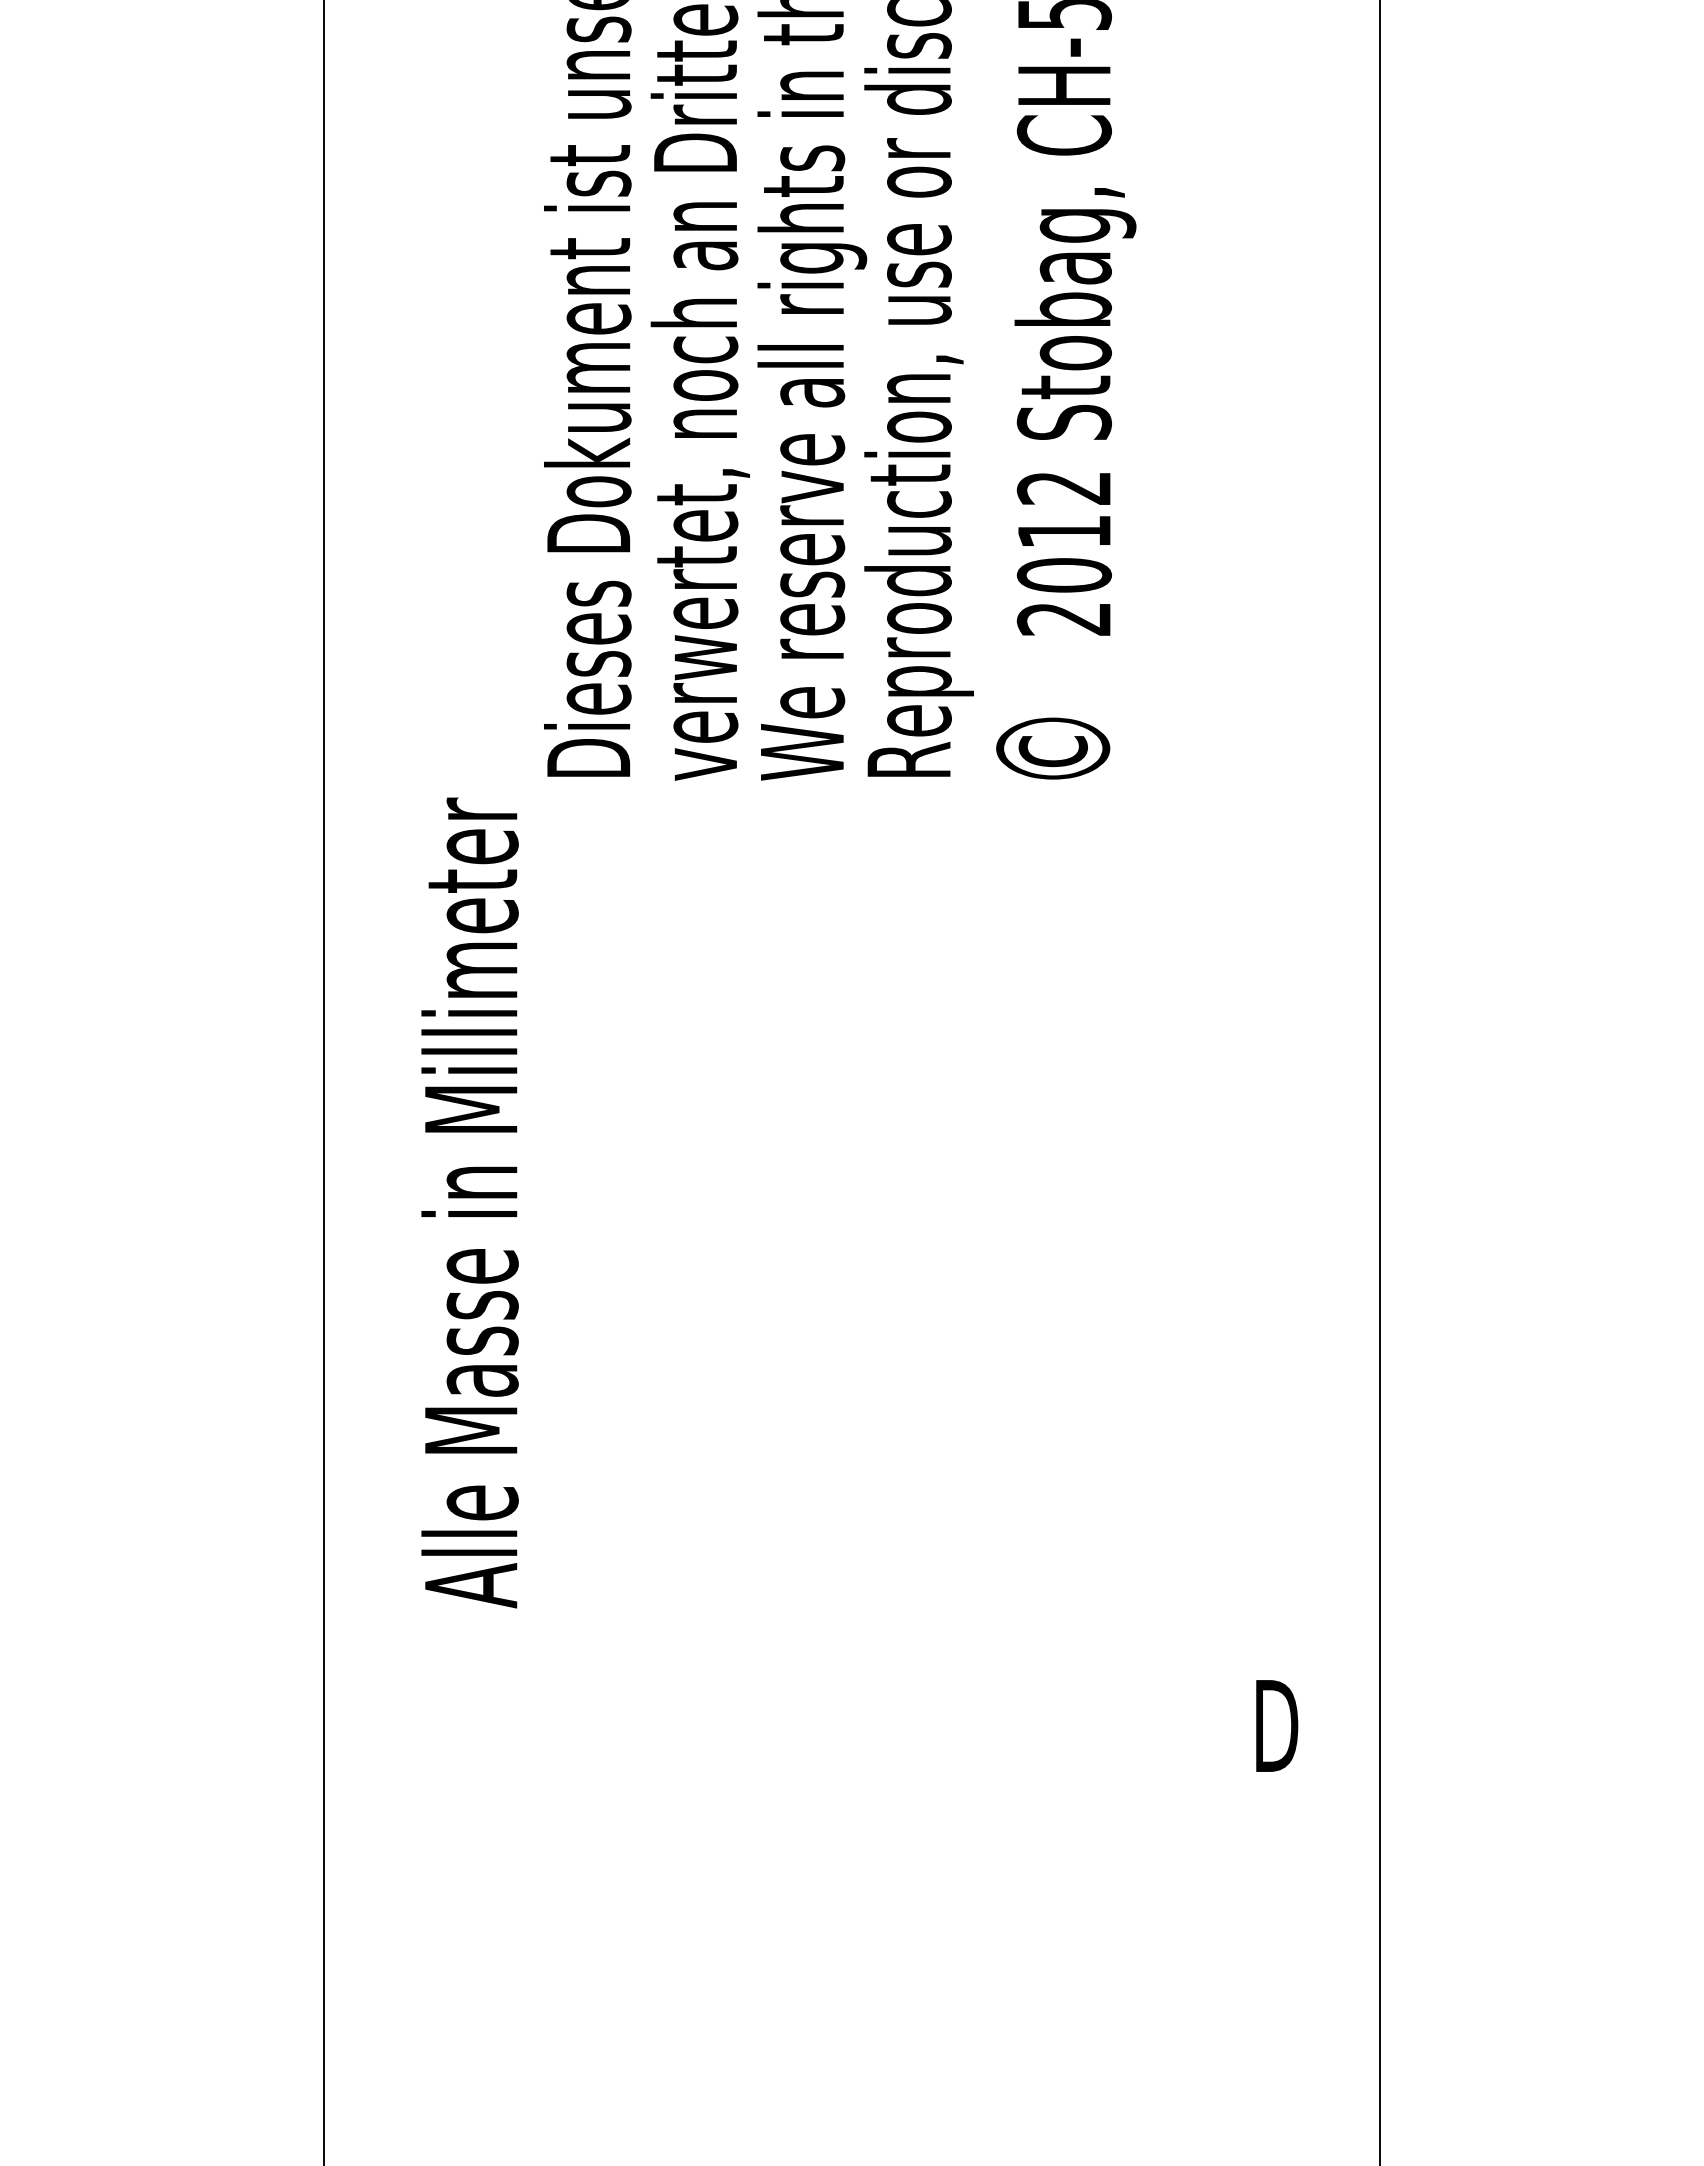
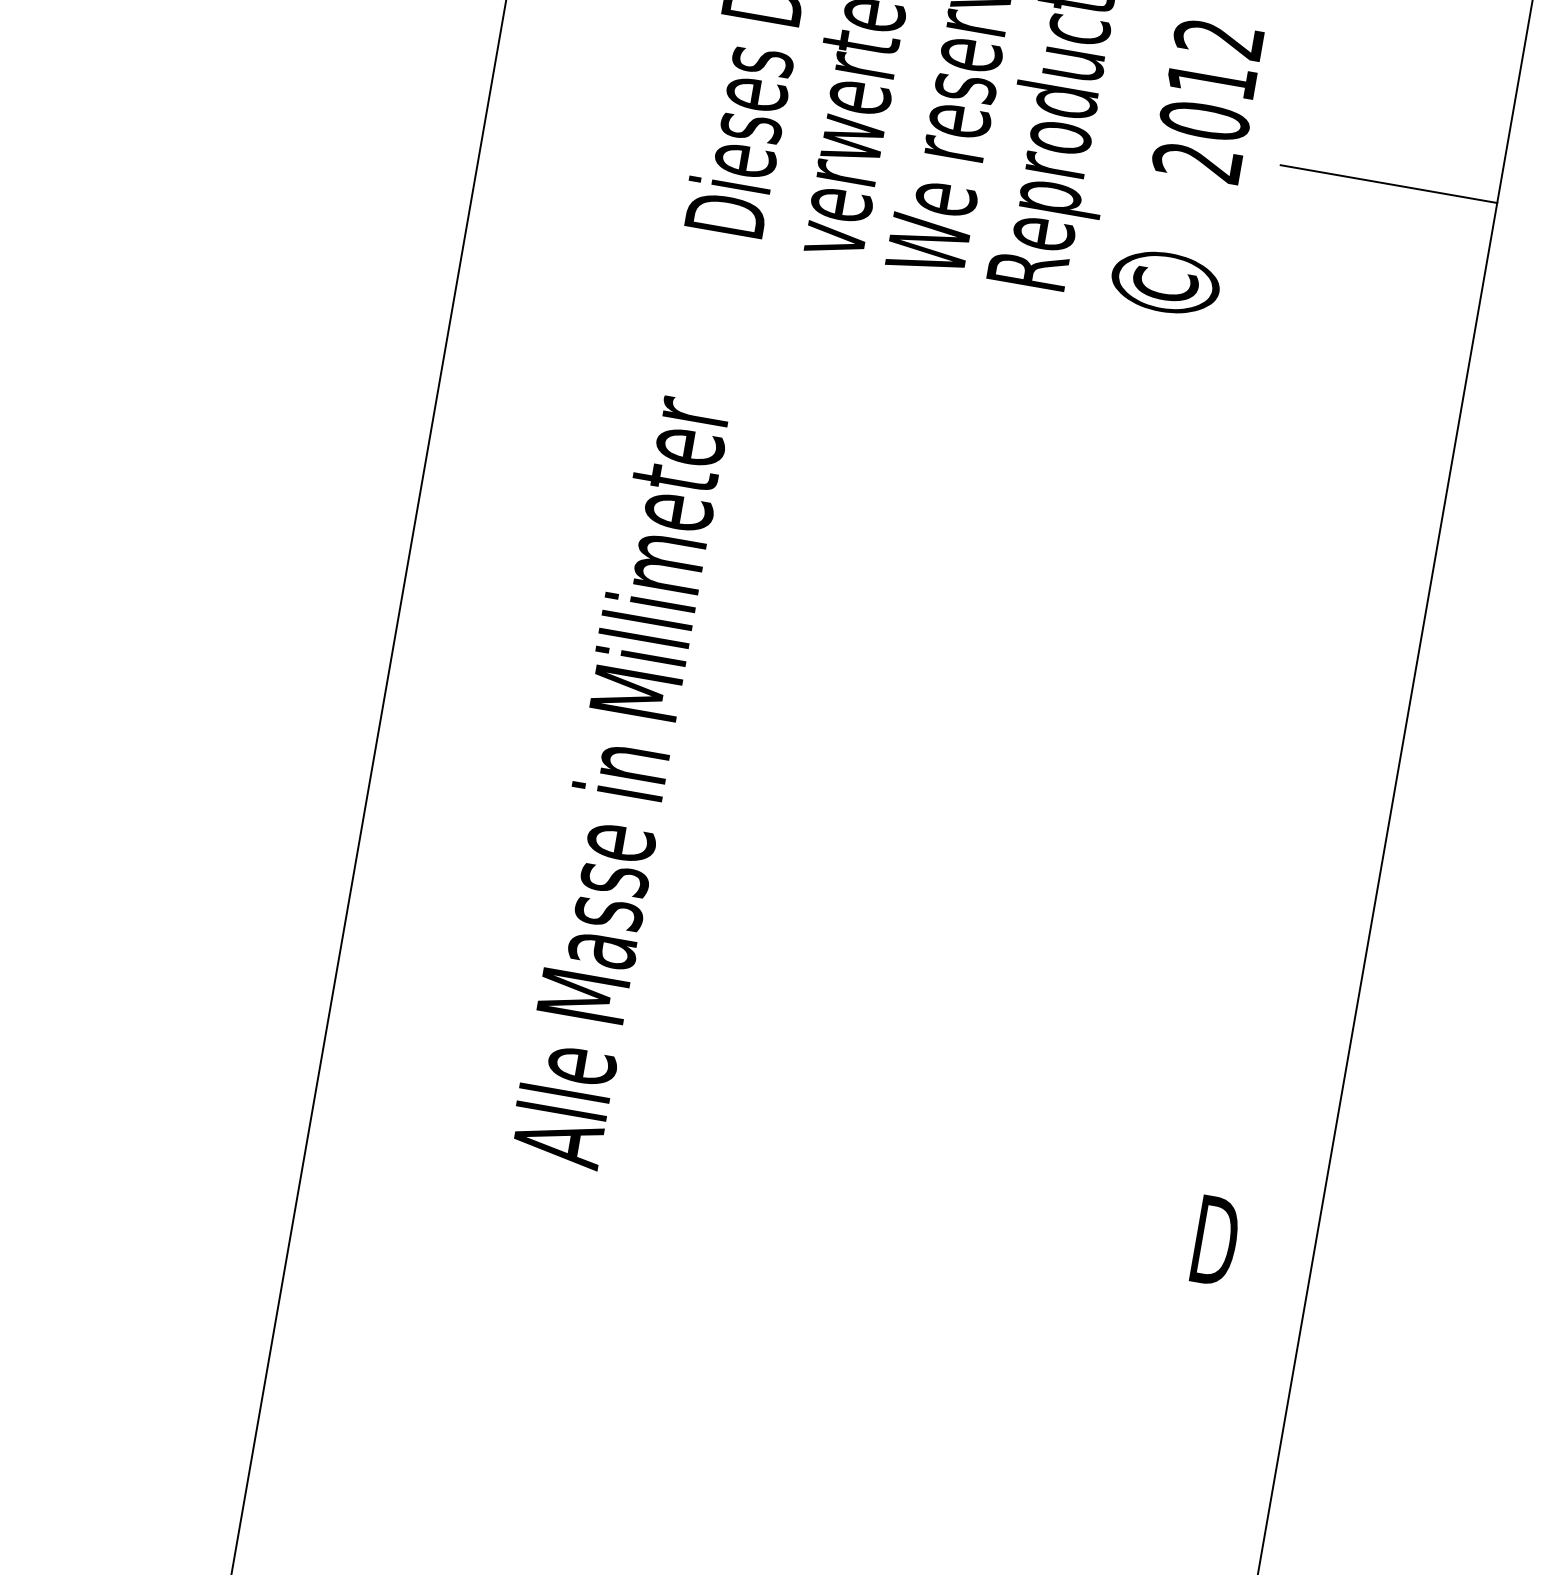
line: (1265, 607) -> (1389, 184), added
text: (469, 1202) -> (619, 780), moved

